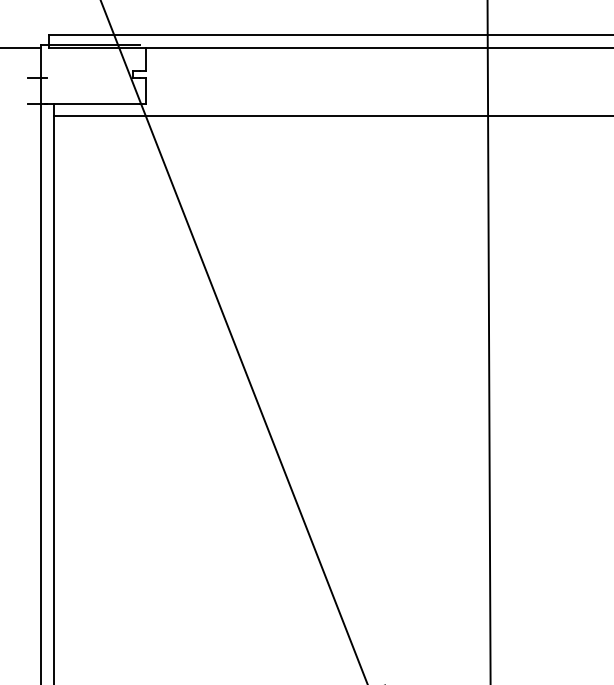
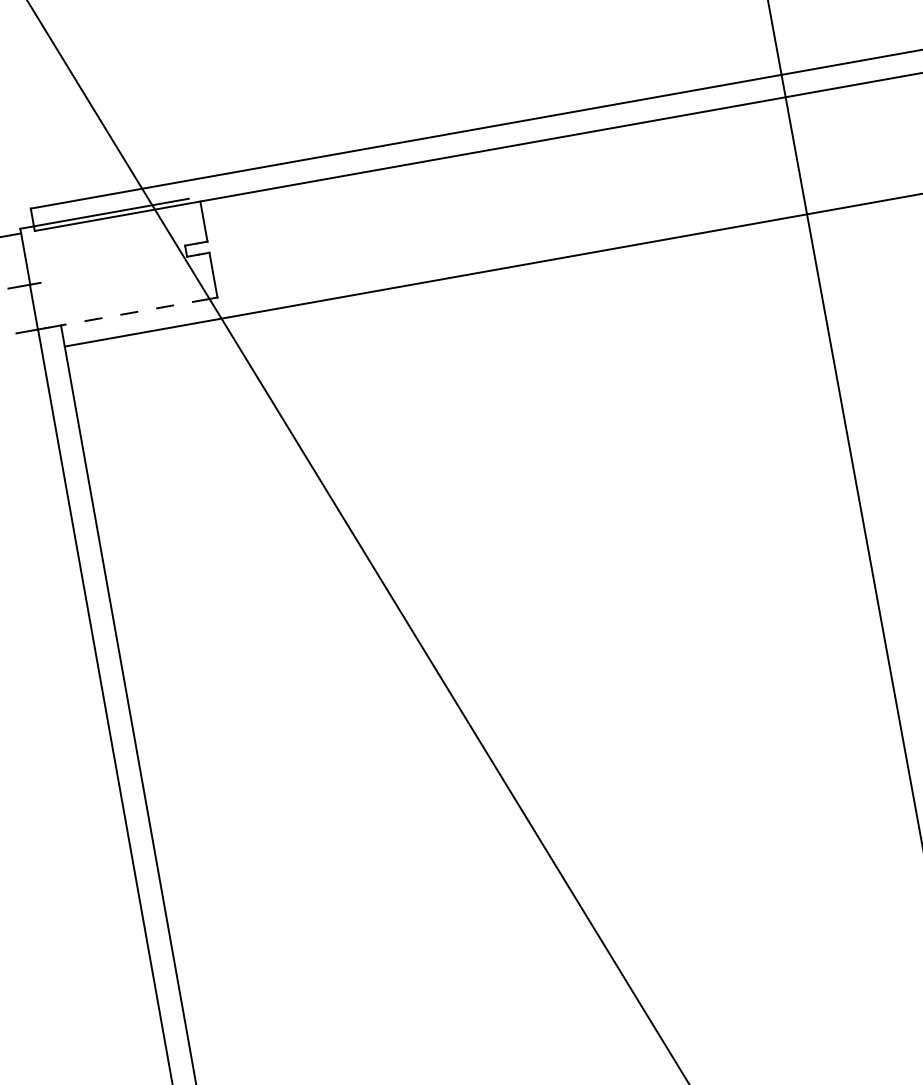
line: (93, 104) -> (128, 314), solid -> dashed

